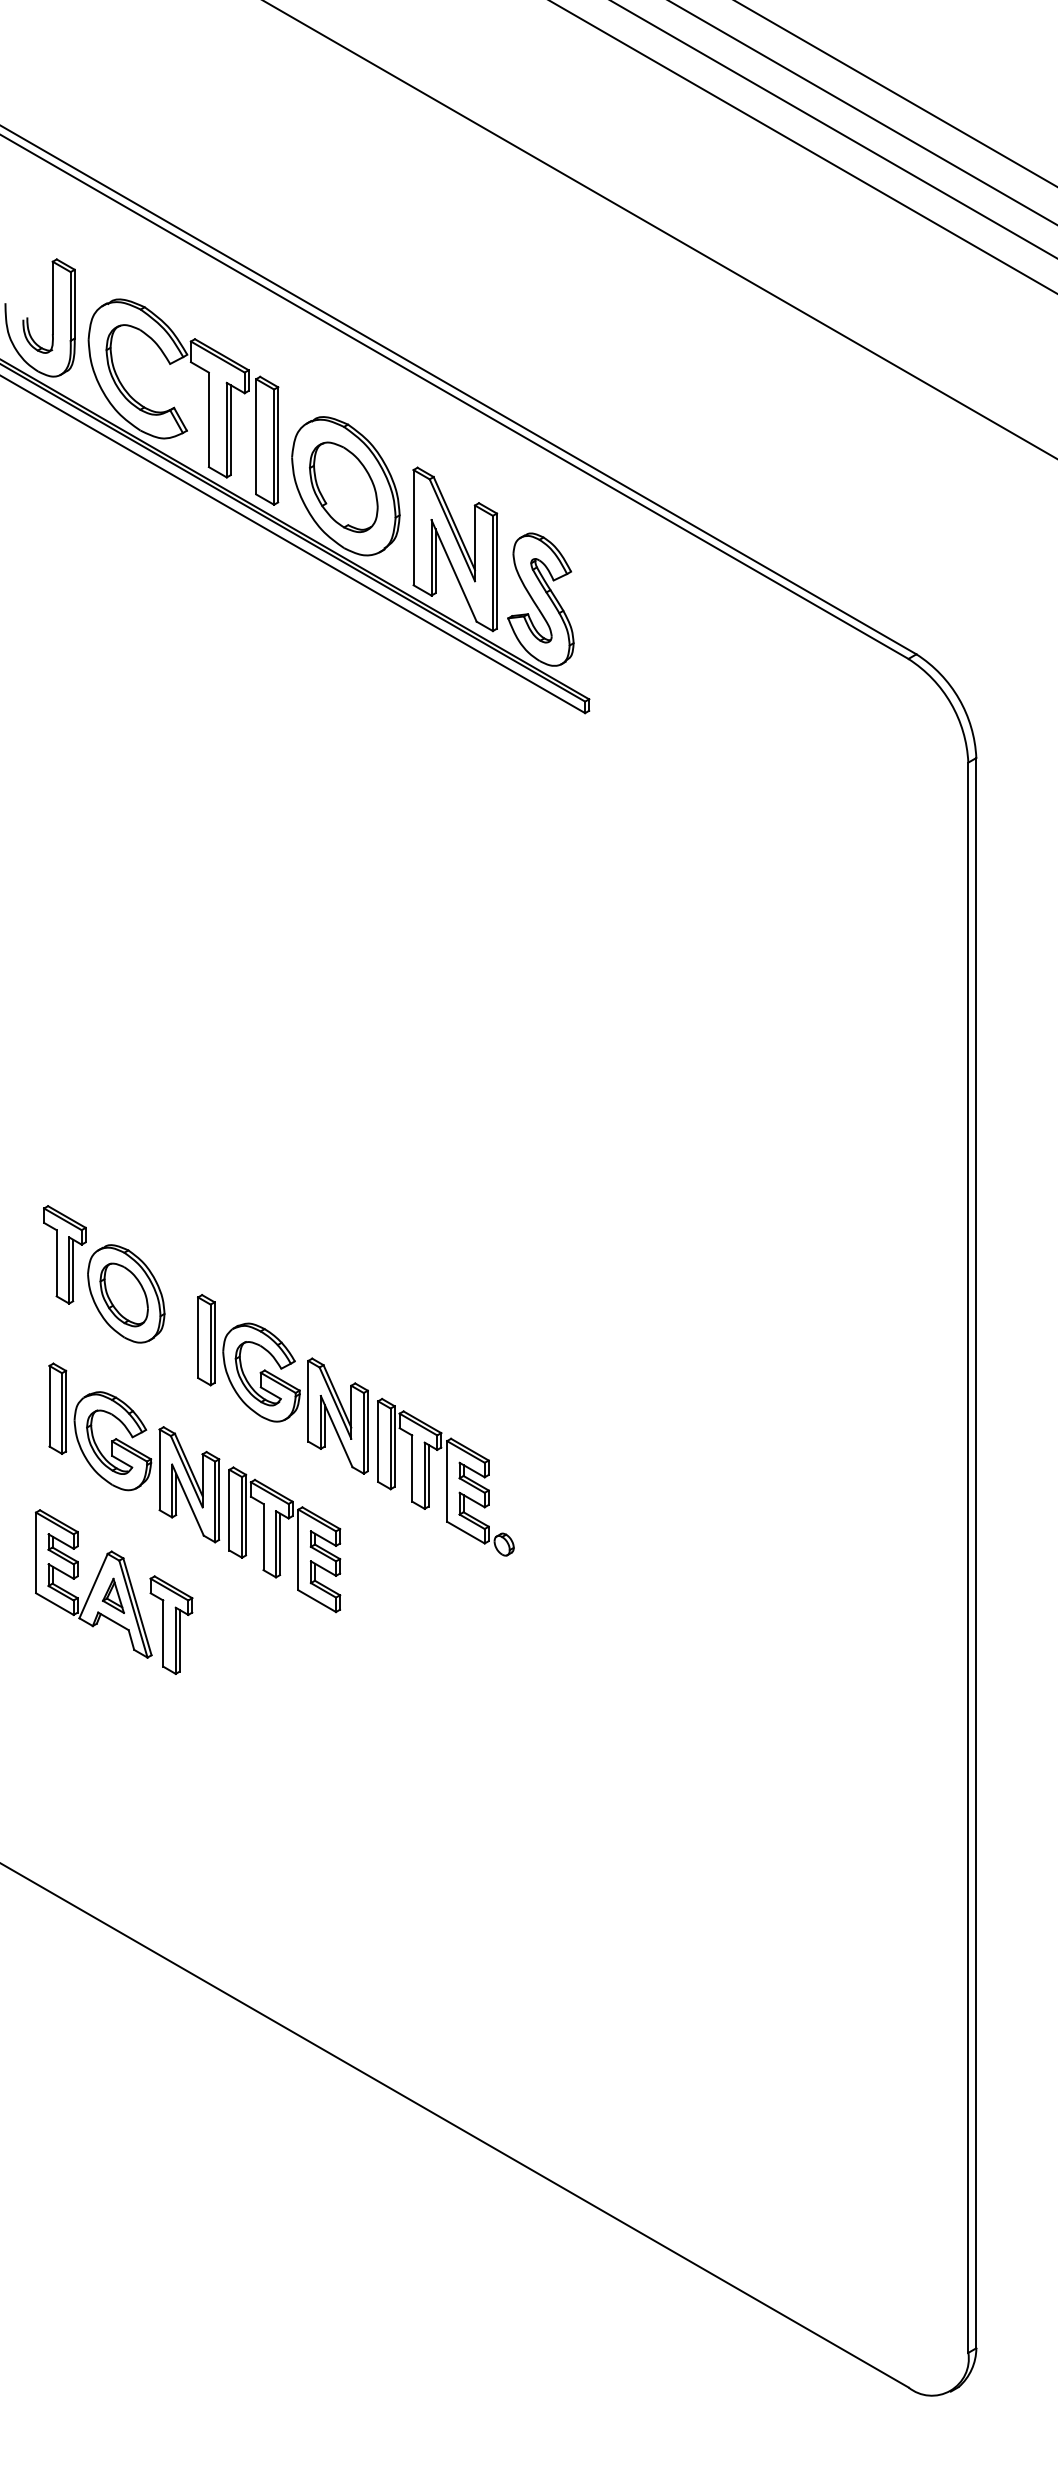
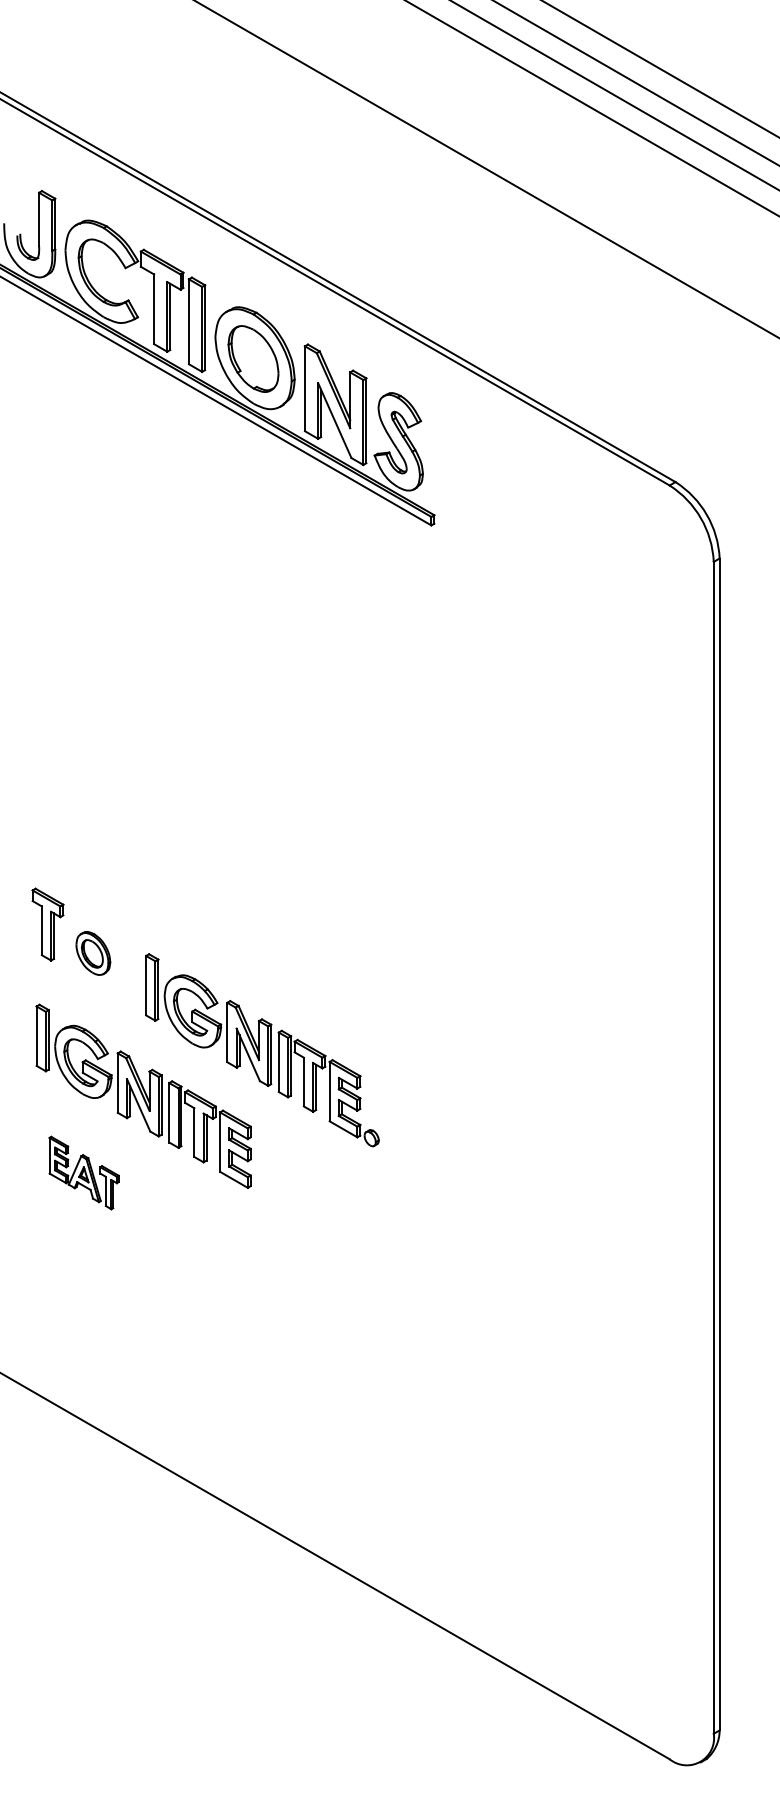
part: (126, 1294) -> (93, 953), size x0.6
part: (113, 1591) -> (83, 1172), size x0.6

